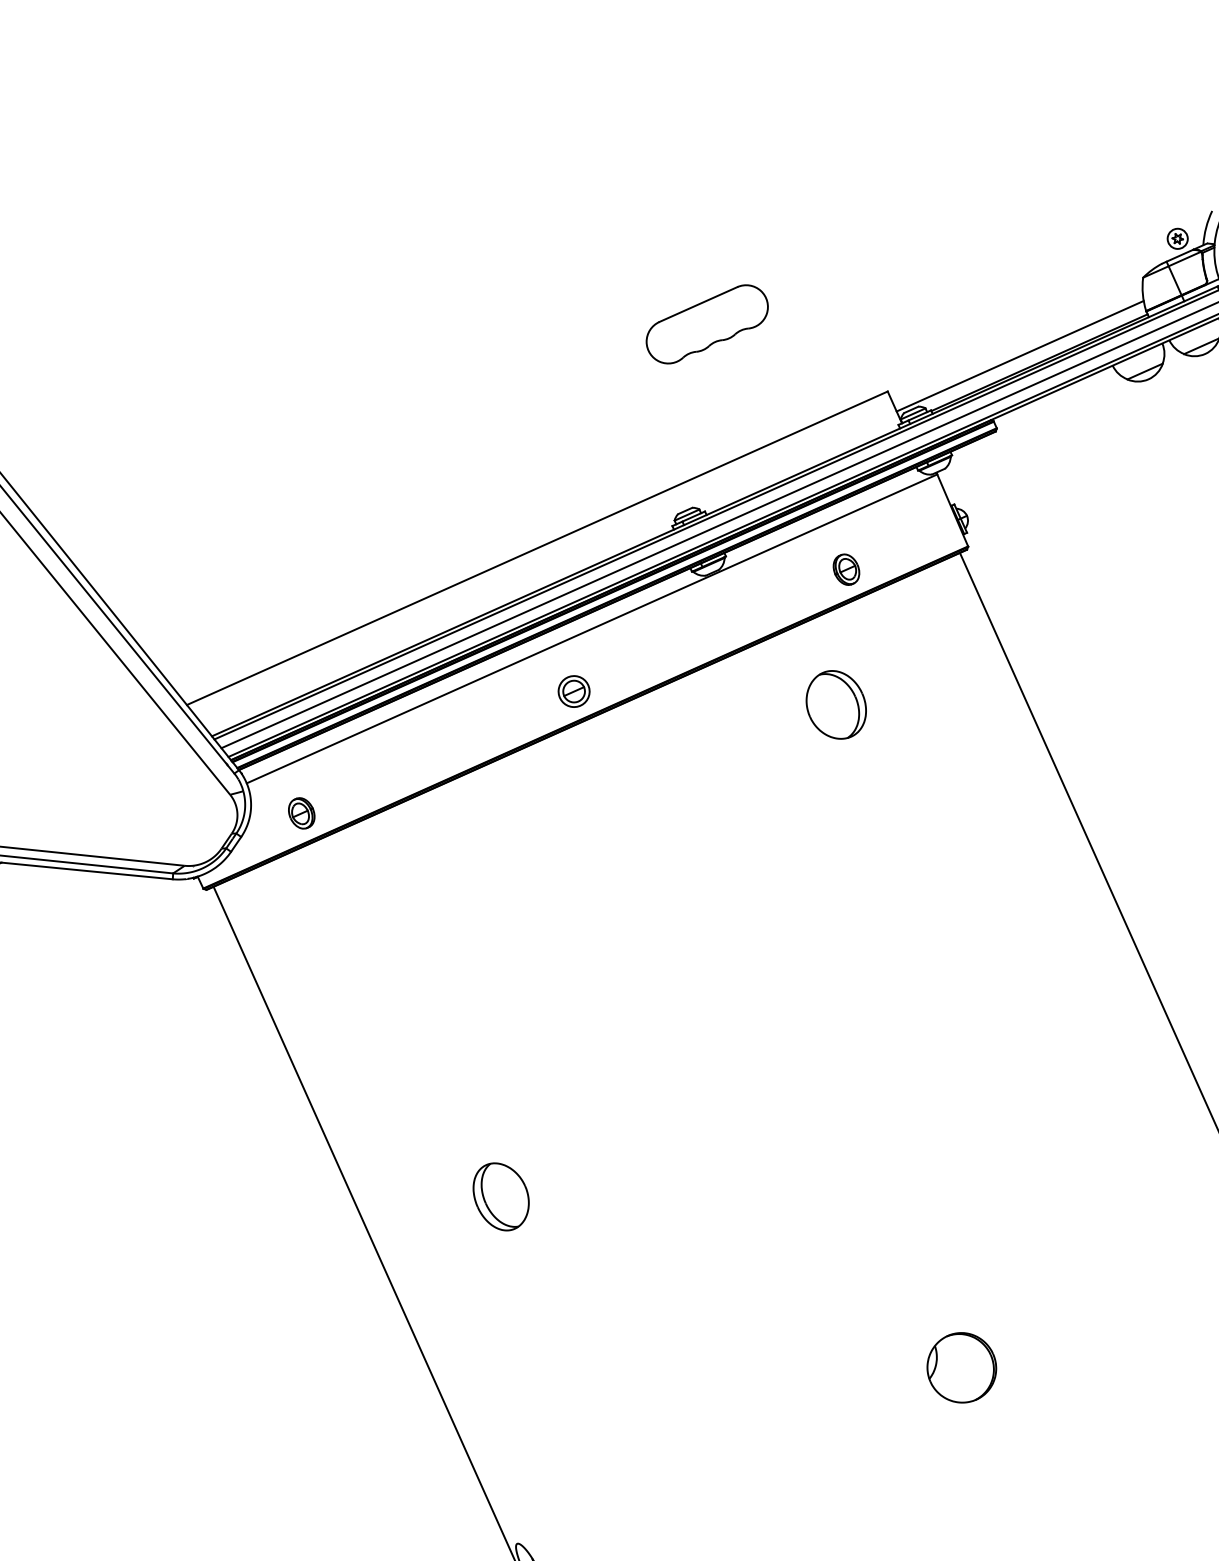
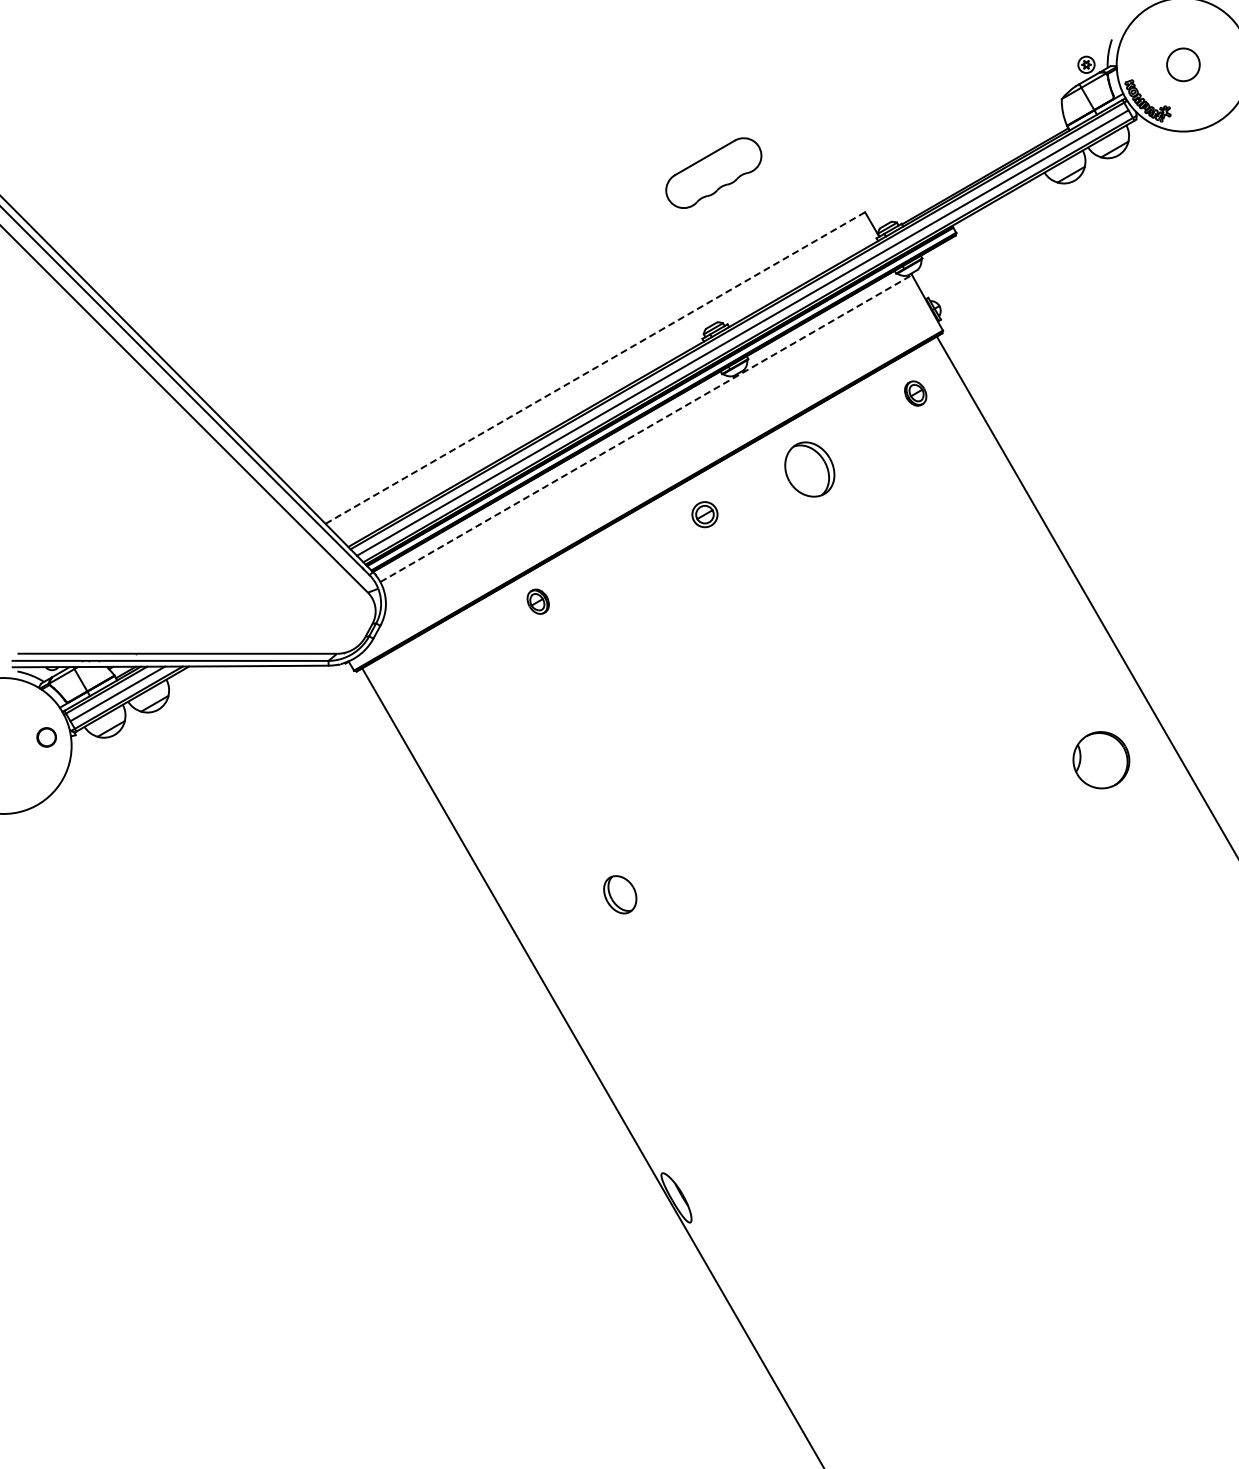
line: (1019, 355) -> (968, 172), removed
line: (537, 548) -> (595, 368), solid -> dashed
part: (846, 569) -> (915, 393), moved
line: (592, 628) -> (646, 428), solid -> dashed
part: (573, 691) -> (704, 514), moved
part: (836, 704) -> (809, 469), moved
part: (300, 813) -> (537, 601), moved
part: (501, 1196) -> (620, 894), size x0.7
part: (961, 1368) -> (1101, 760), moved

